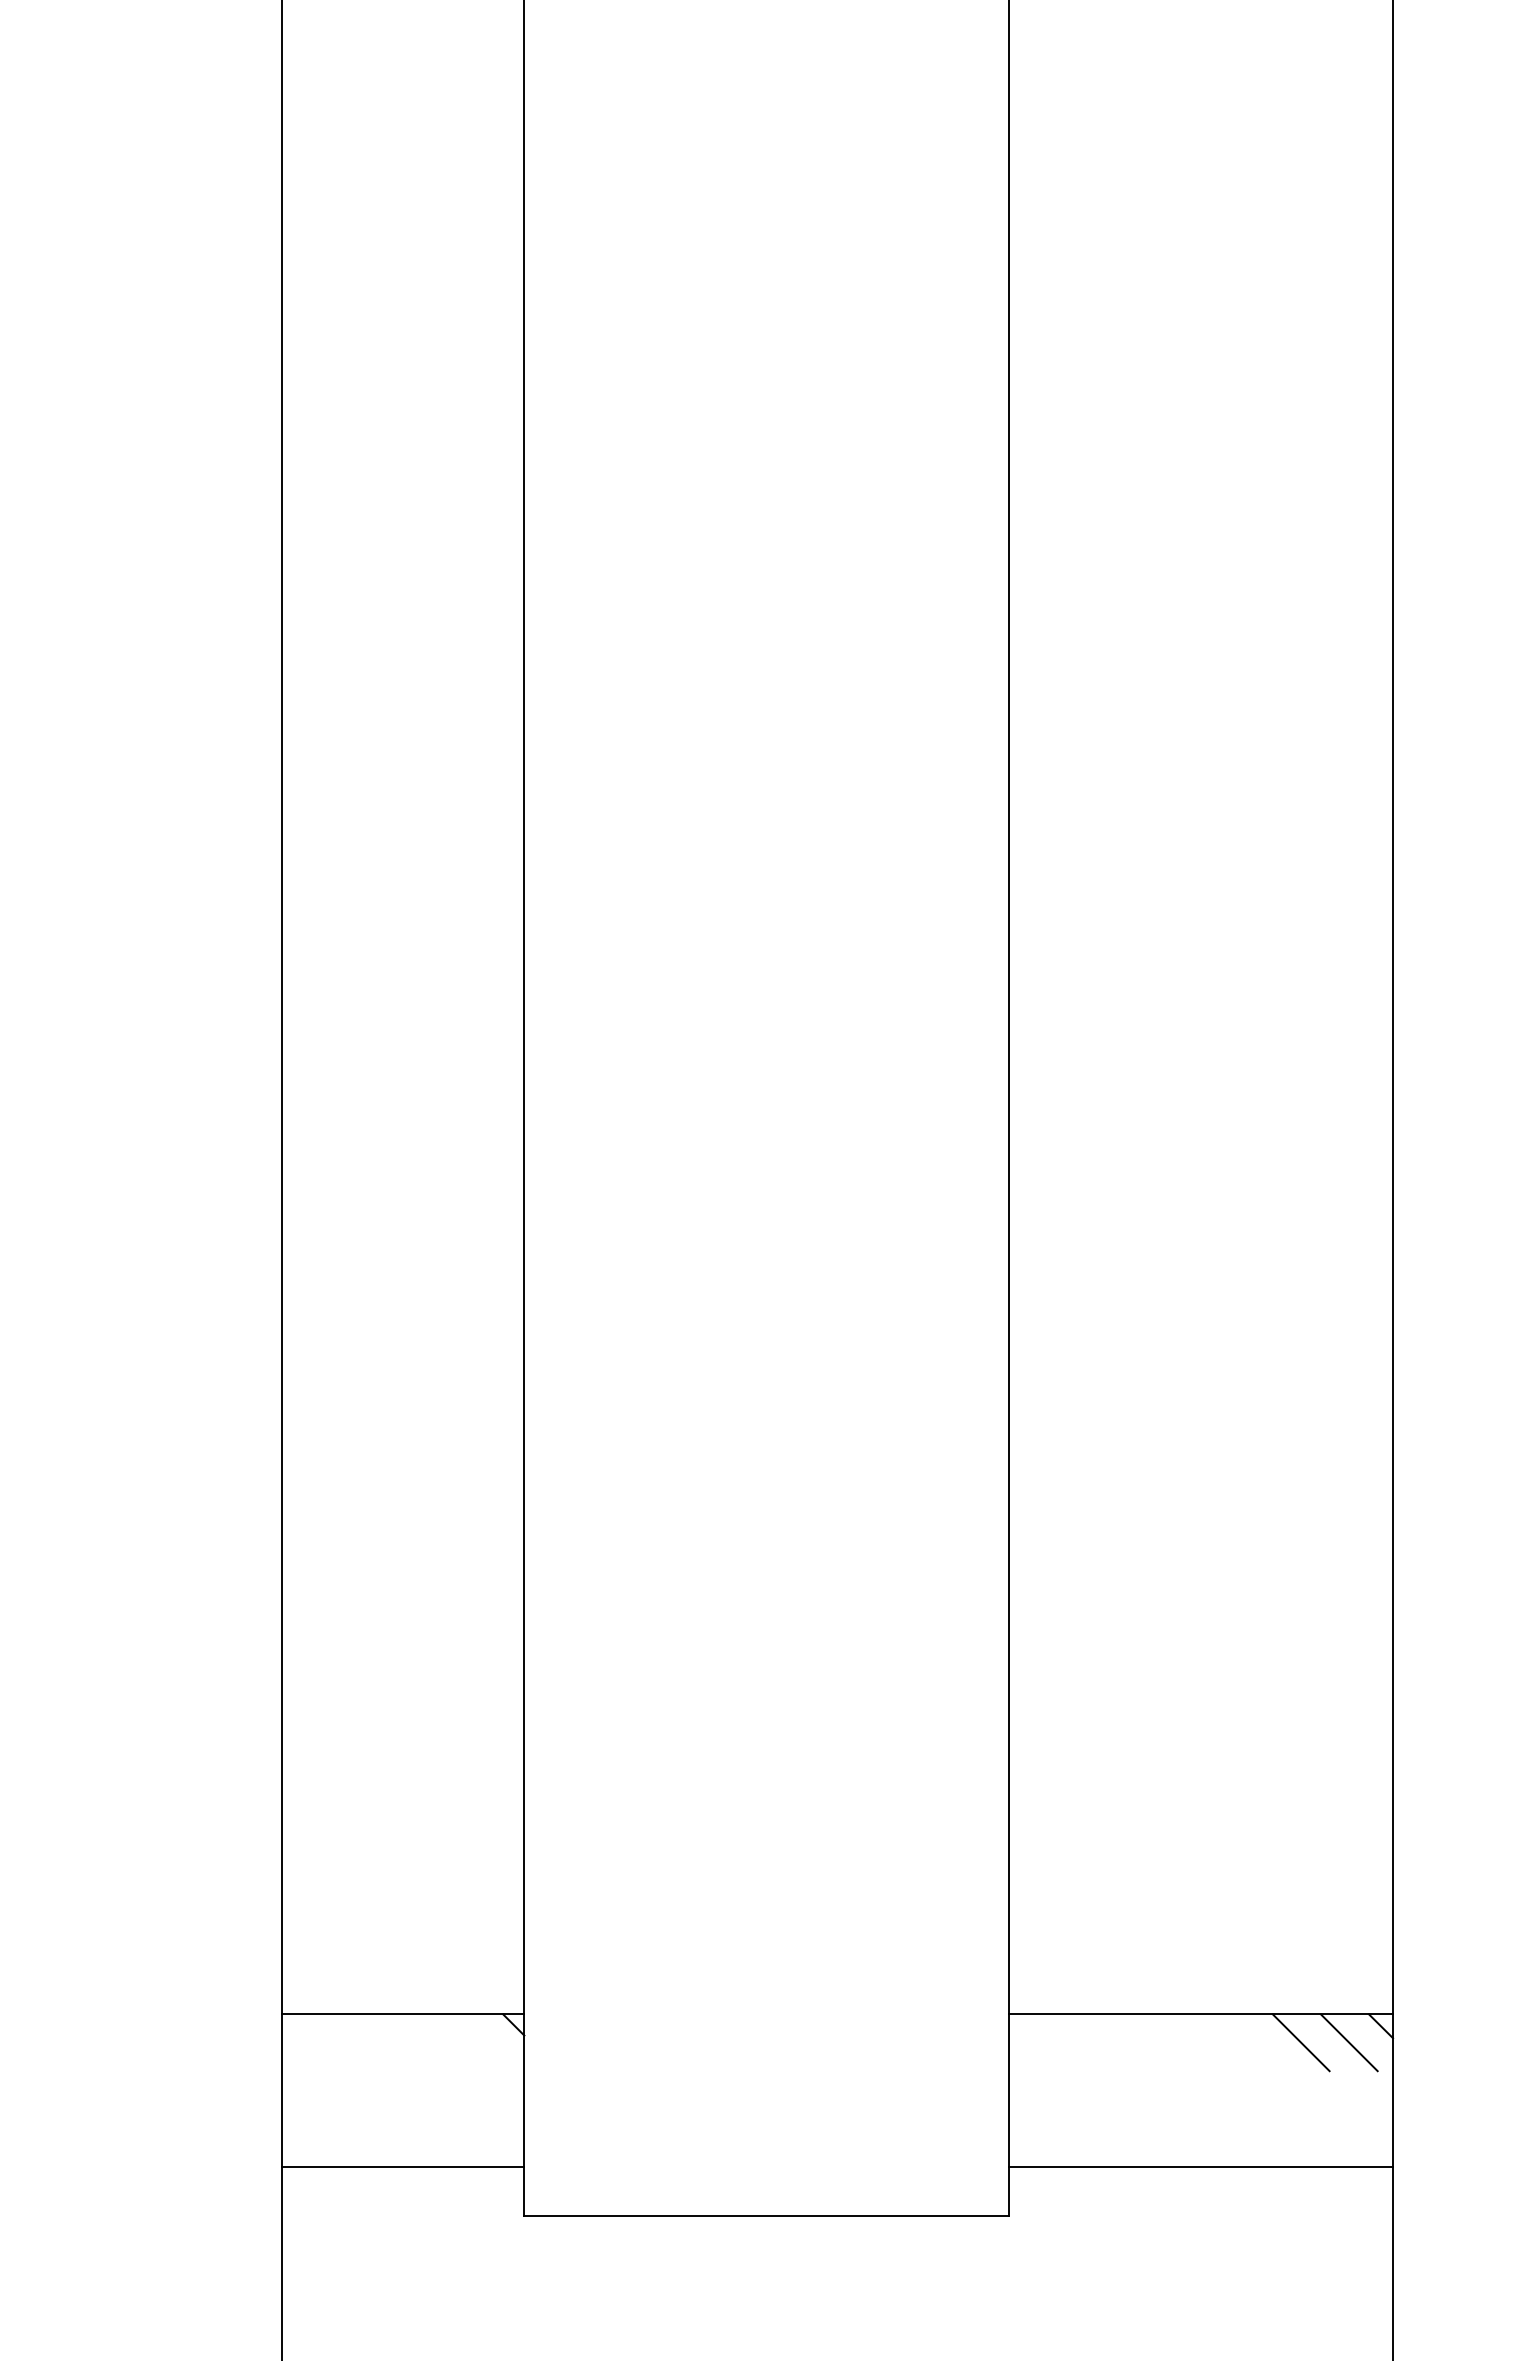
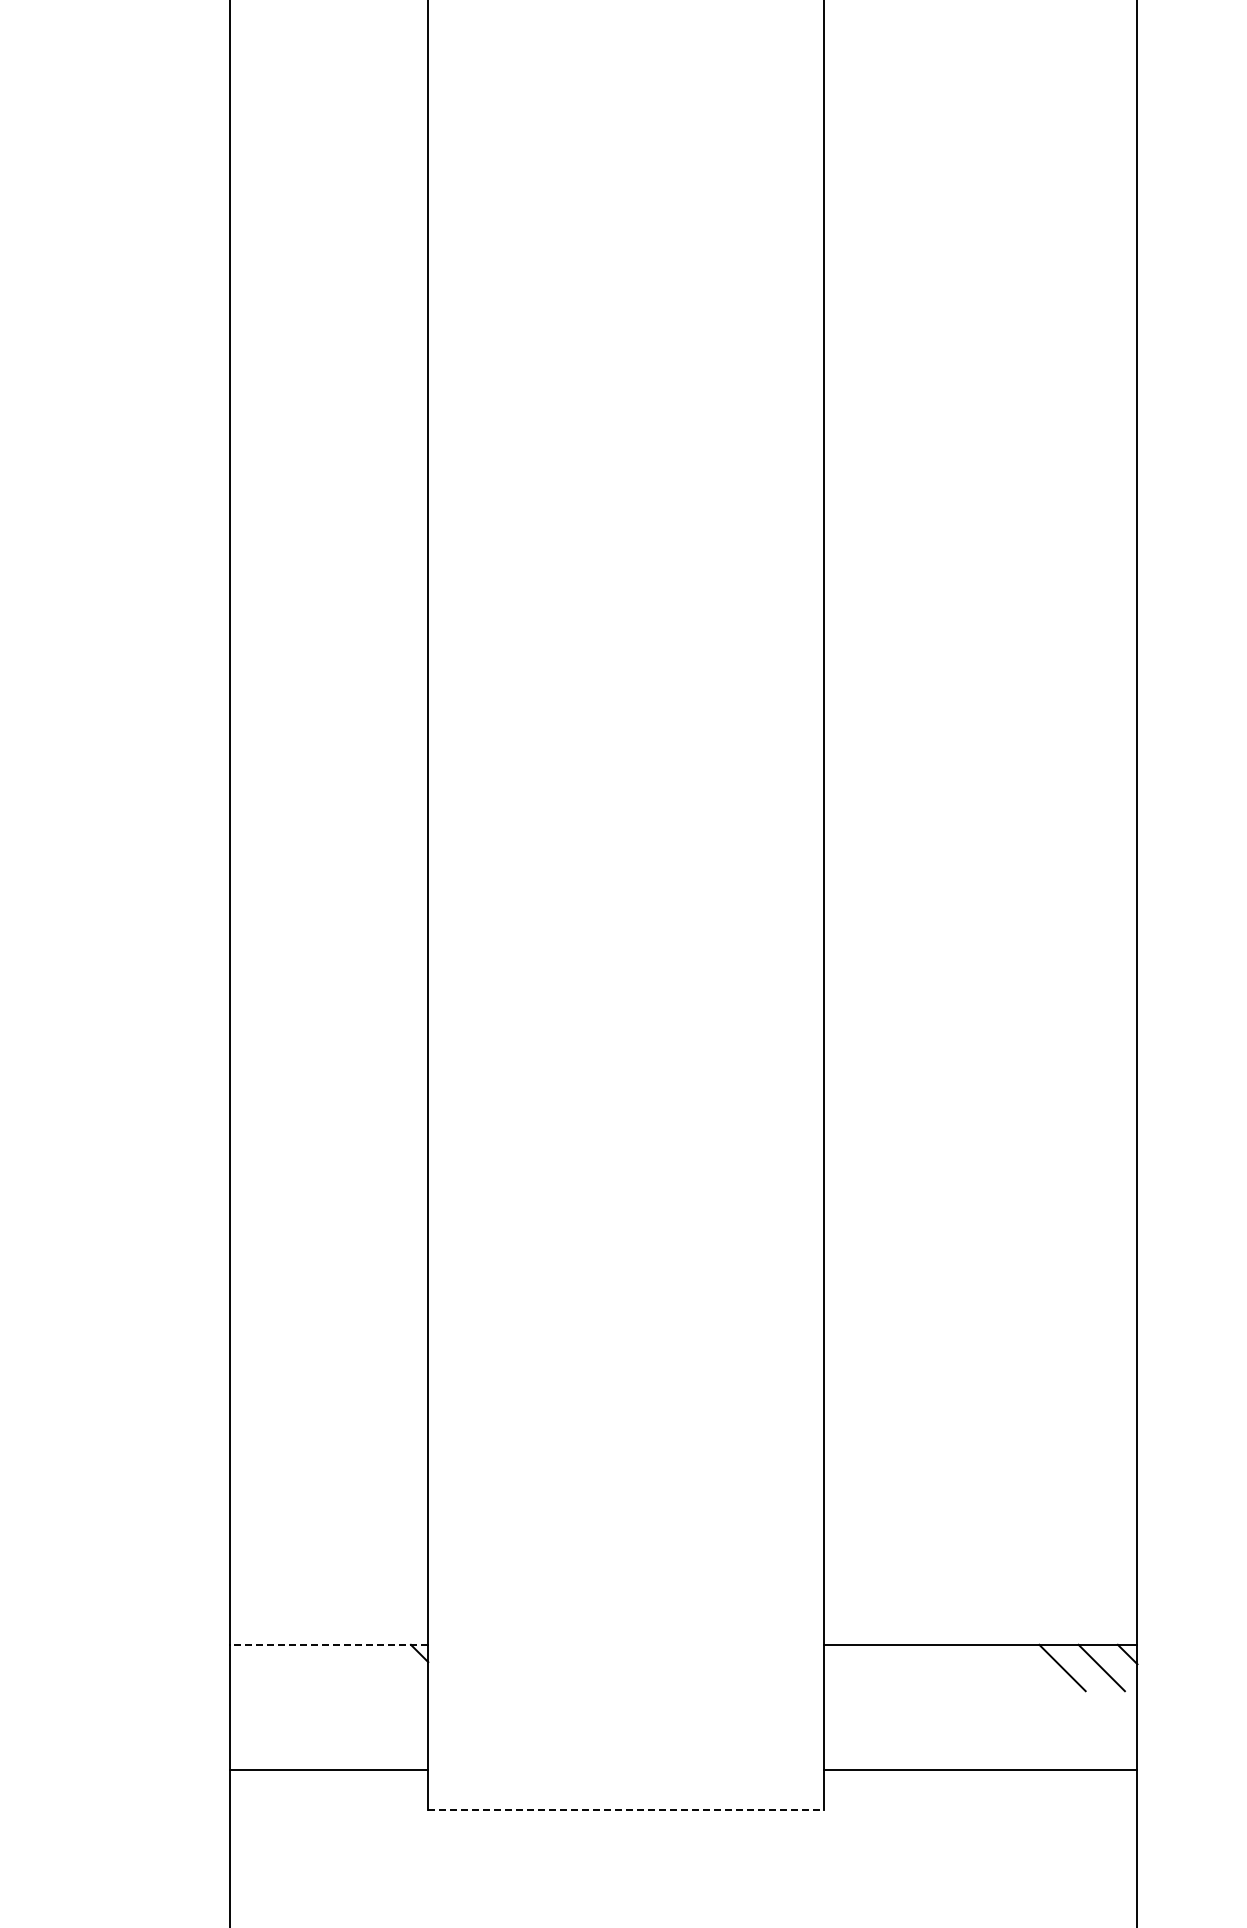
line: (403, 2013) -> (329, 1644), solid -> dashed
line: (767, 2216) -> (626, 1809), solid -> dashed

